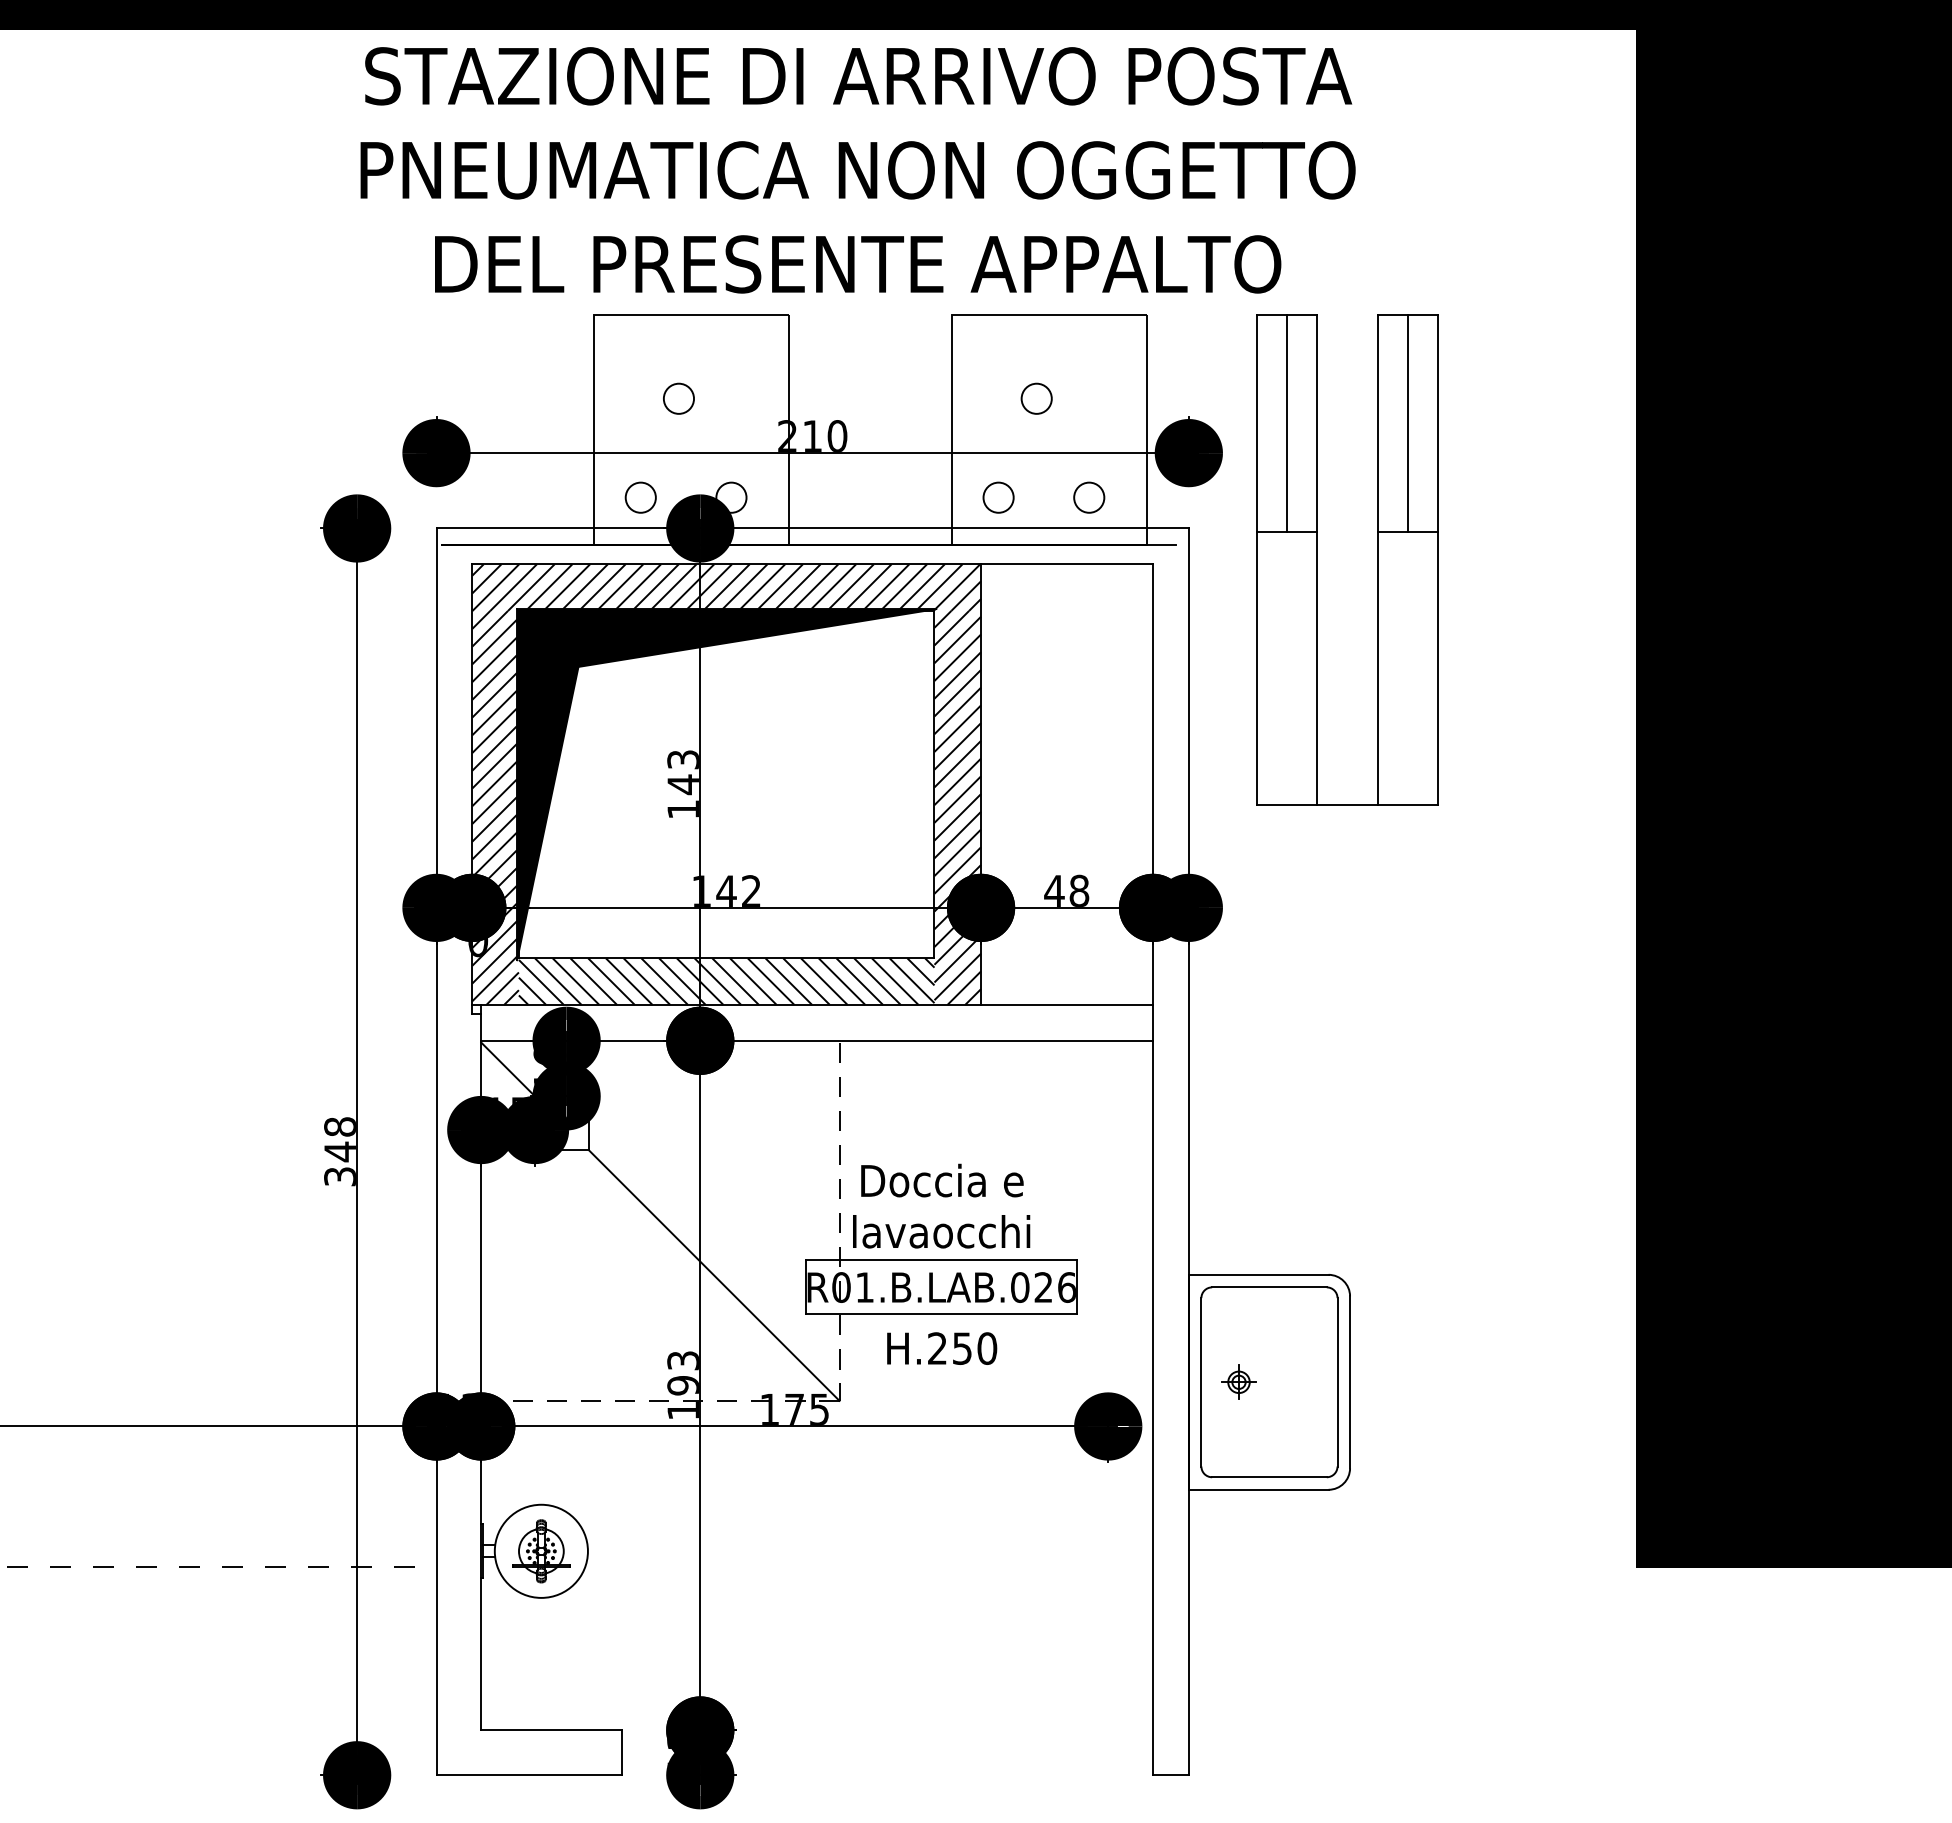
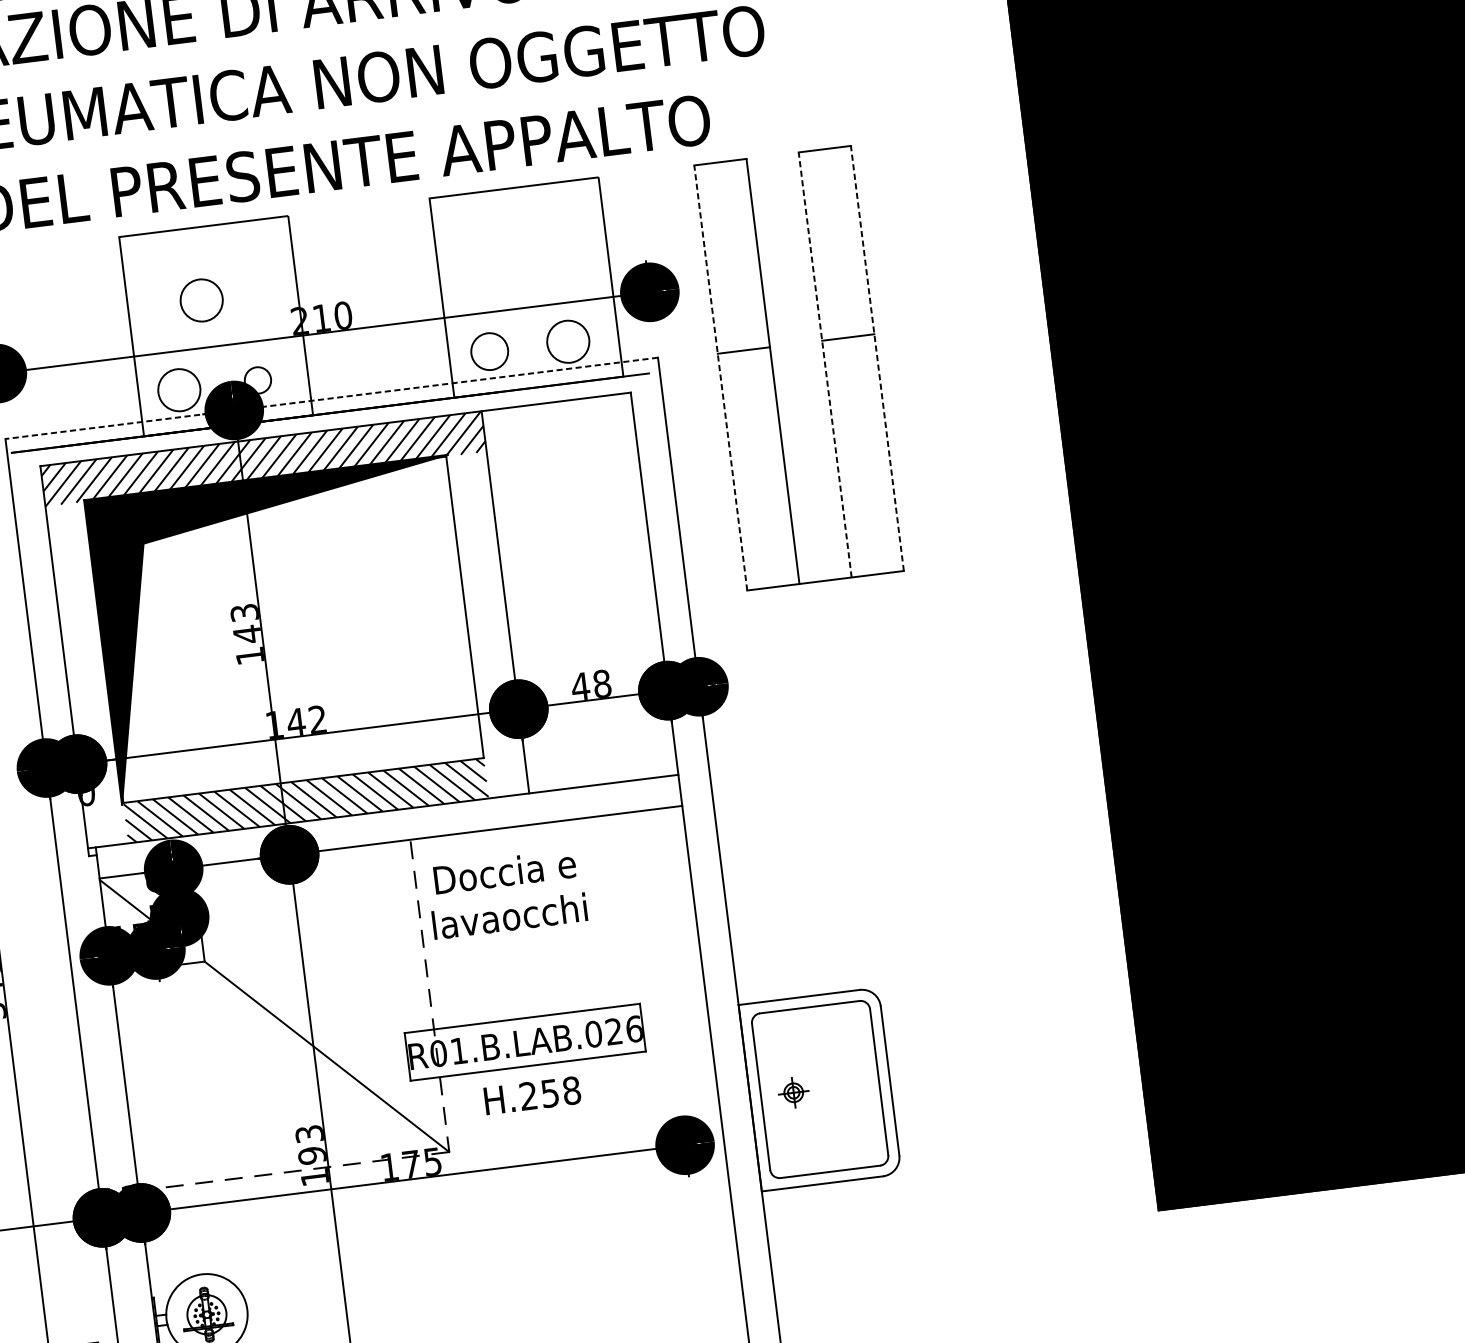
circle: (678, 398) -> (201, 300), size x1.6
circle: (1036, 398) -> (511, 261), removed
line: (1287, 423) -> (732, 255), removed
line: (1407, 423) -> (836, 243), removed
circle: (640, 497) -> (179, 390), size x1.6
circle: (998, 497) -> (489, 351), size x1.4
circle: (1089, 497) -> (568, 341), size x1.6
line: (812, 528) -> (331, 398), solid -> dashed
line: (1257, 559) -> (720, 377), solid -> dashed
line: (1377, 559) -> (824, 364), solid -> dashed
line: (1437, 559) -> (877, 357), solid -> dashed
hatch: (495, 807) -> (86, 674), removed
hatch: (957, 807) -> (487, 624), removed
text: (941, 1205) -> (506, 893), moved
text: (987, 1348) -> (571, 1090), H.250 -> H.258

